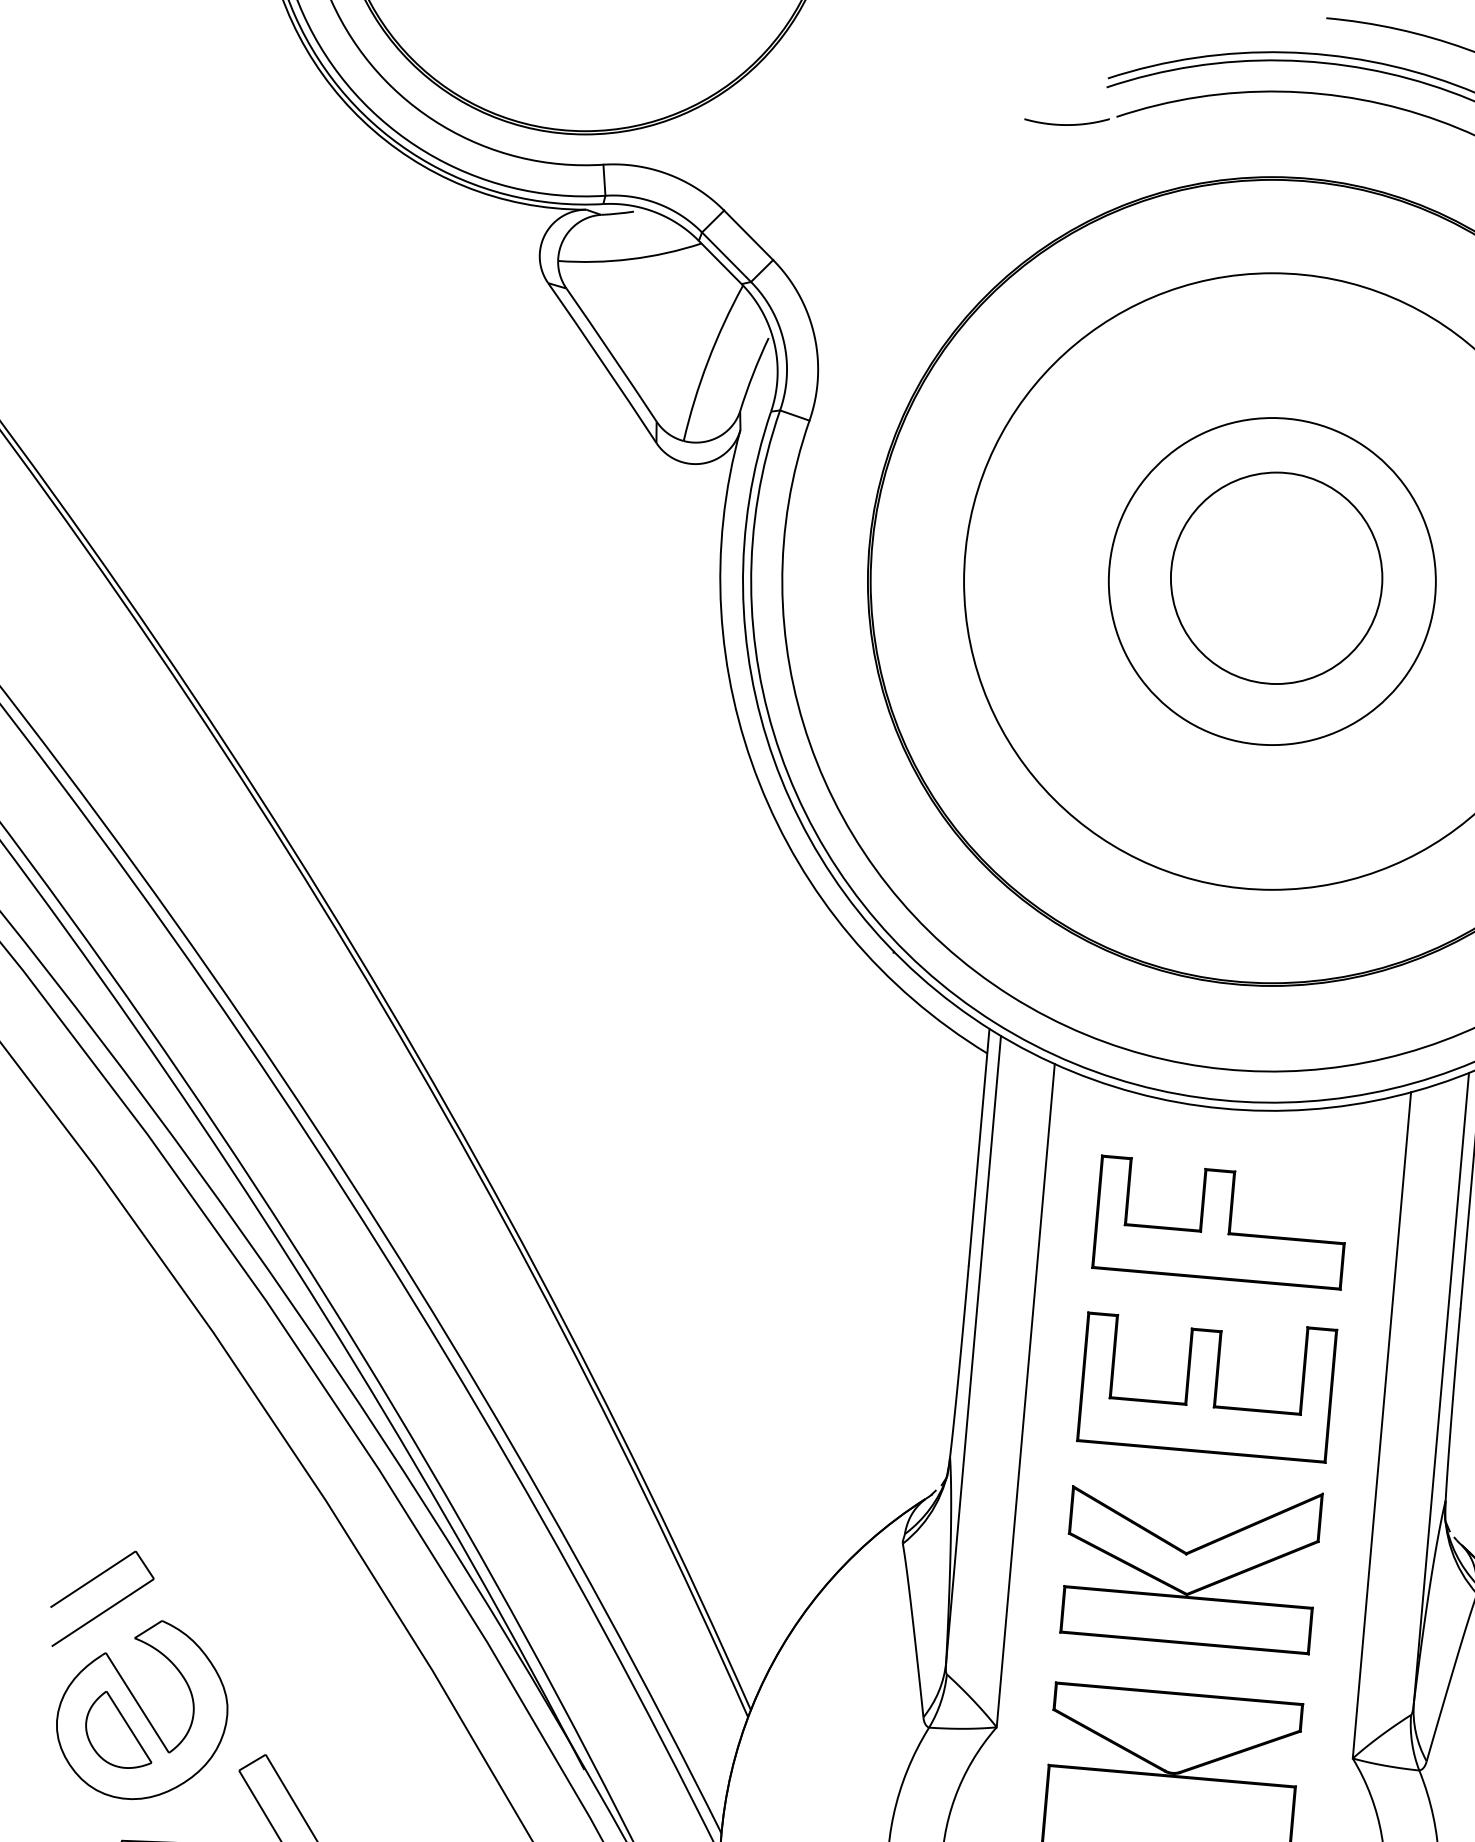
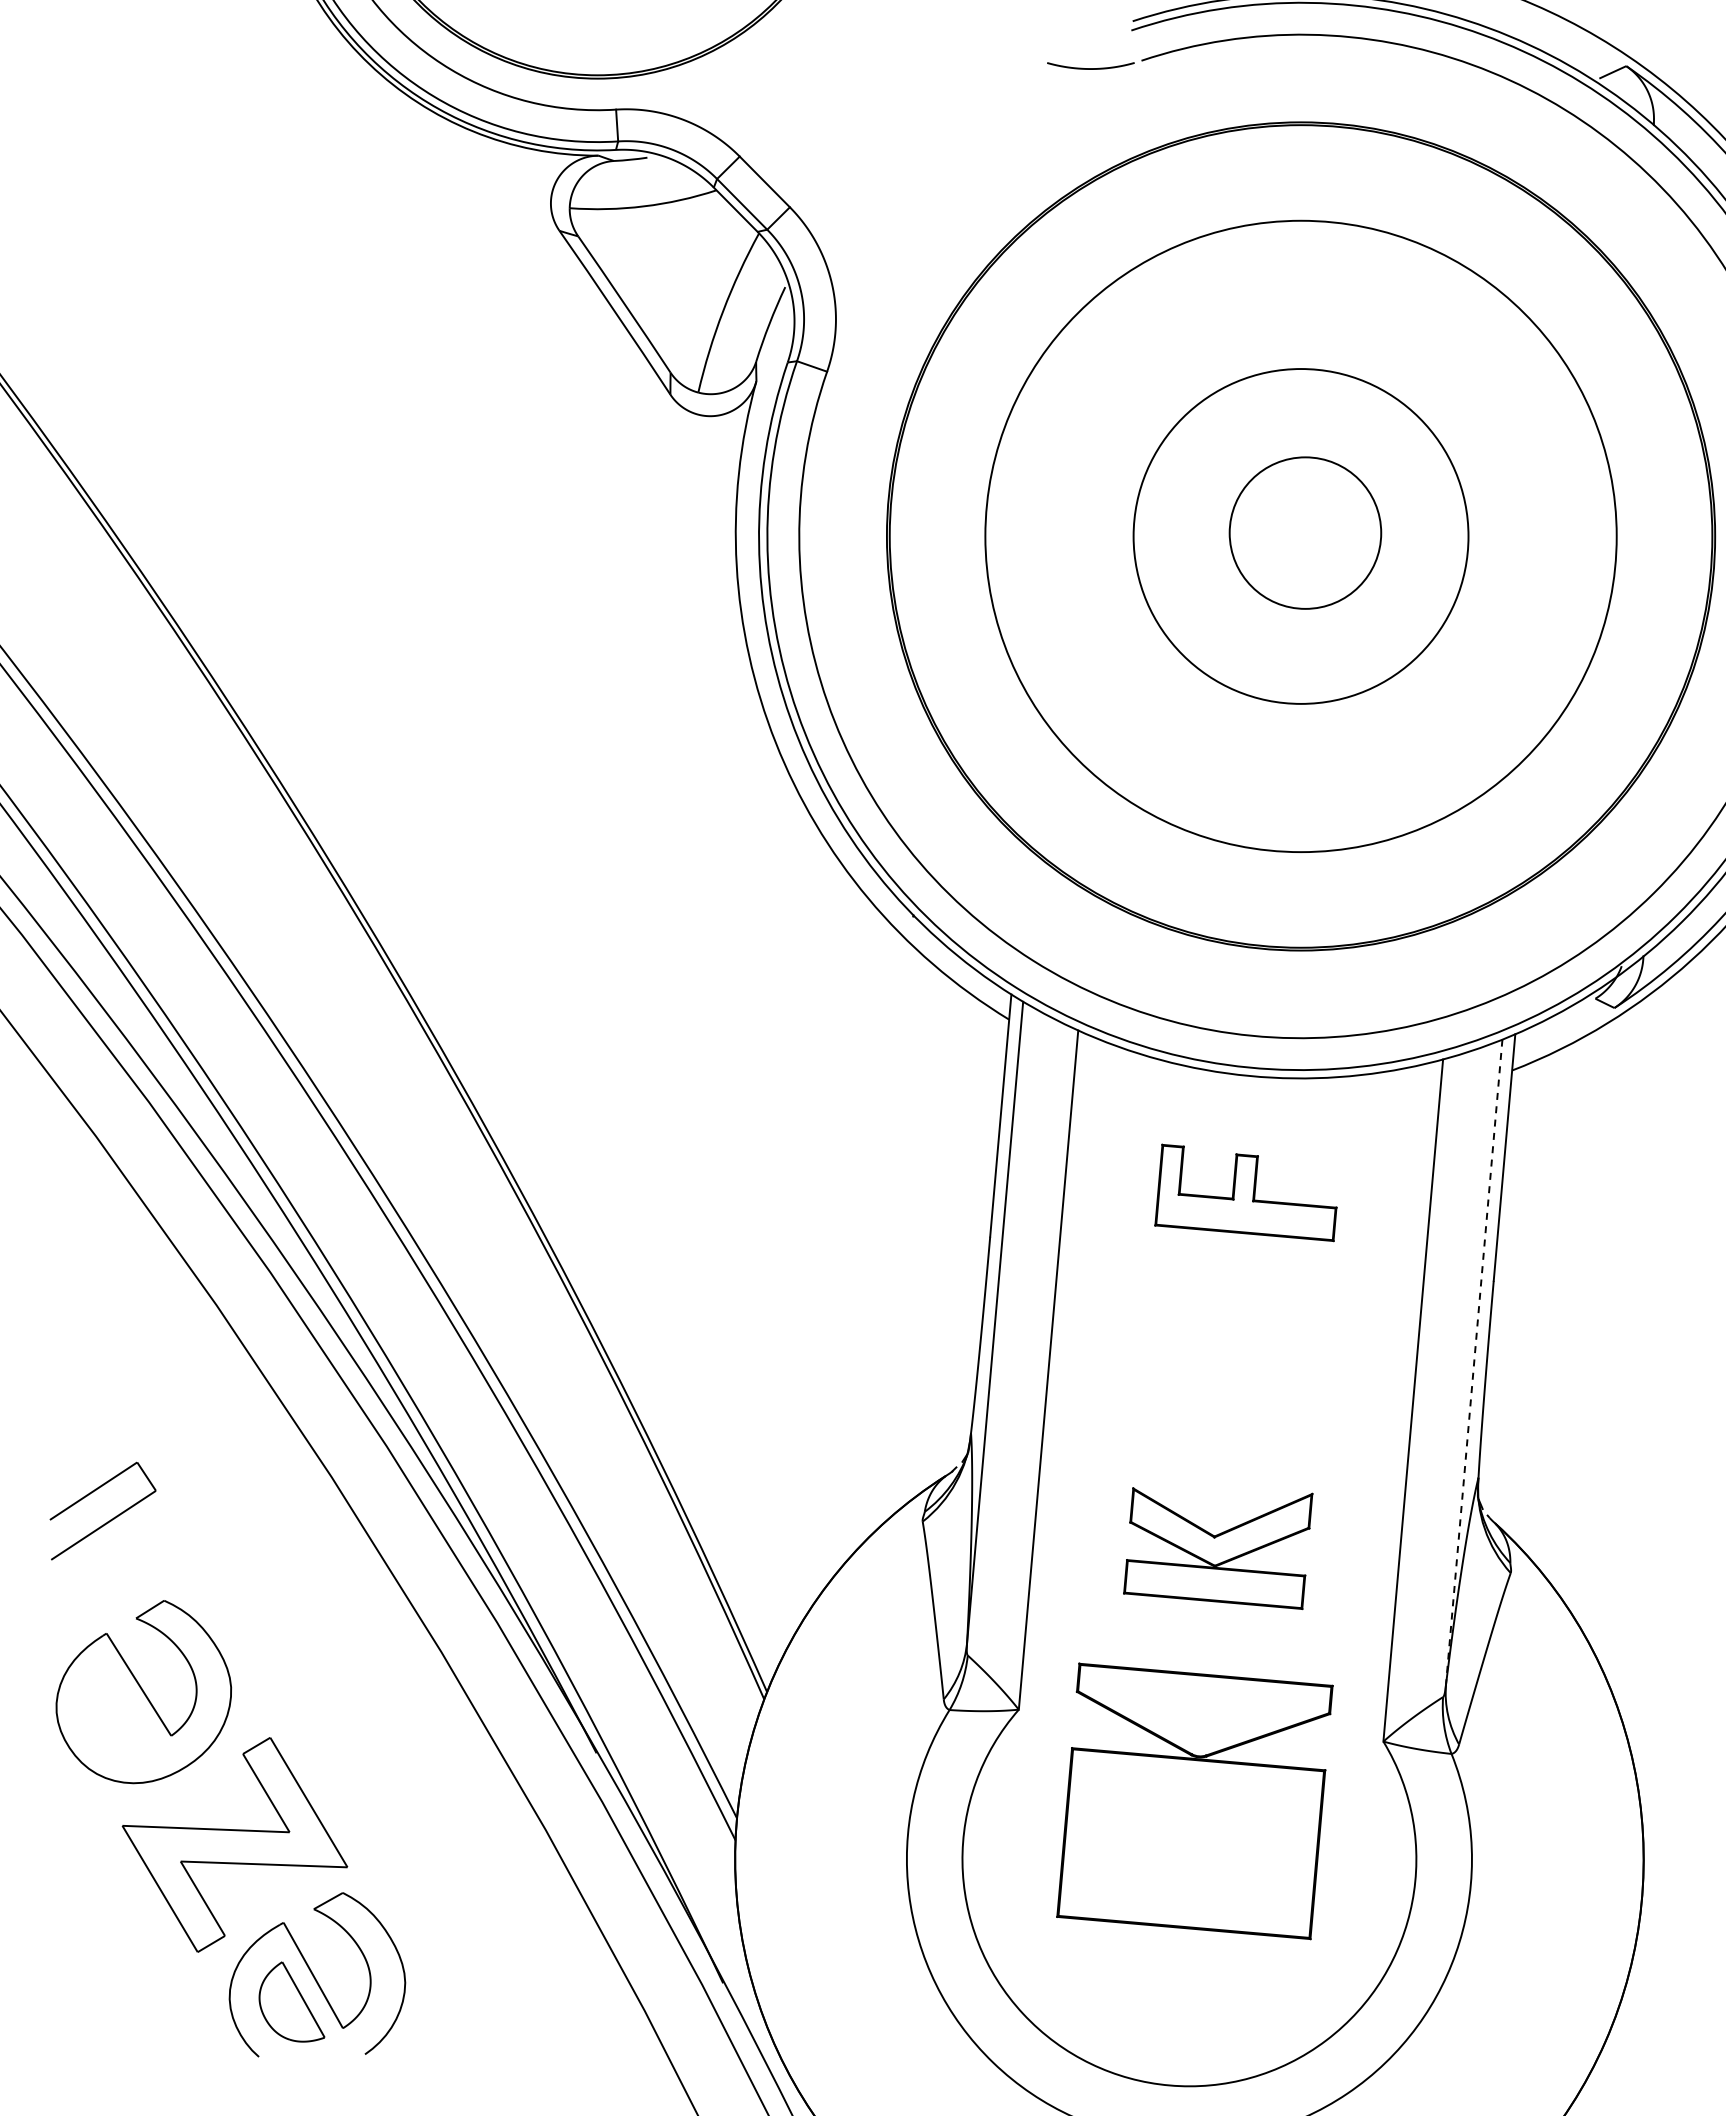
circle: (1276, 577) -> (1305, 532), size x0.7
part: (1218, 1222) -> (1245, 1192), size x0.7
part: (1207, 1387) -> (1234, 1361), removed
line: (1441, 1388) -> (1474, 1362), solid -> dashed
part: (1190, 1569) -> (1217, 1548), size x0.7
part: (109, 1607) -> (110, 1519), moved
part: (118, 1730) -> (119, 1712), removed

